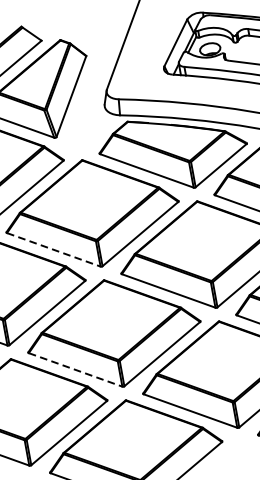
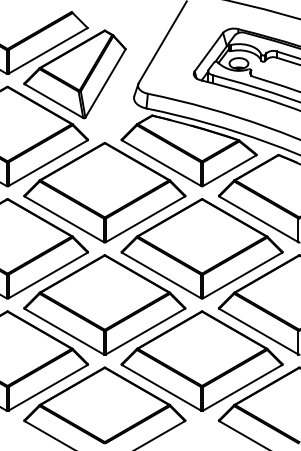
line: (53, 249) -> (64, 219), dashed -> solid
line: (75, 369) -> (64, 331), dashed -> solid

